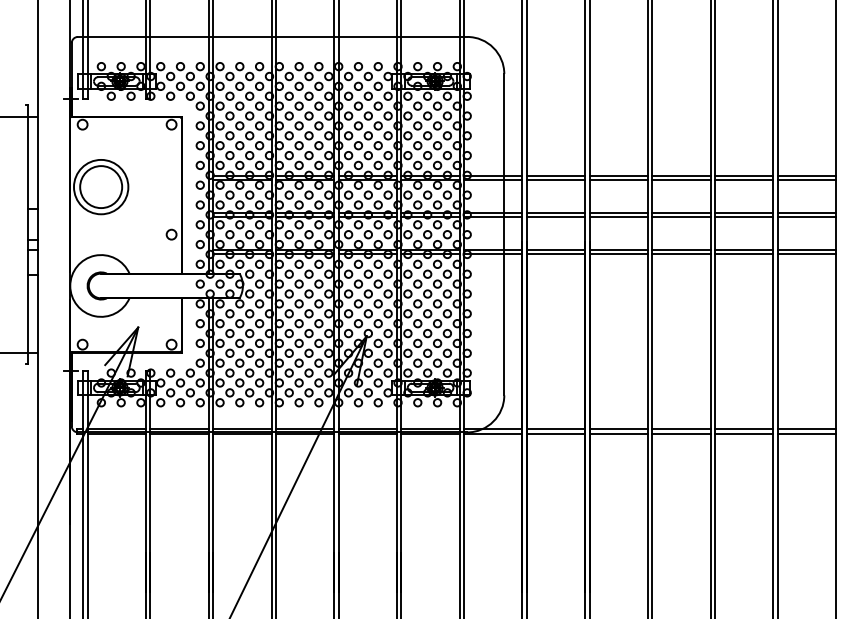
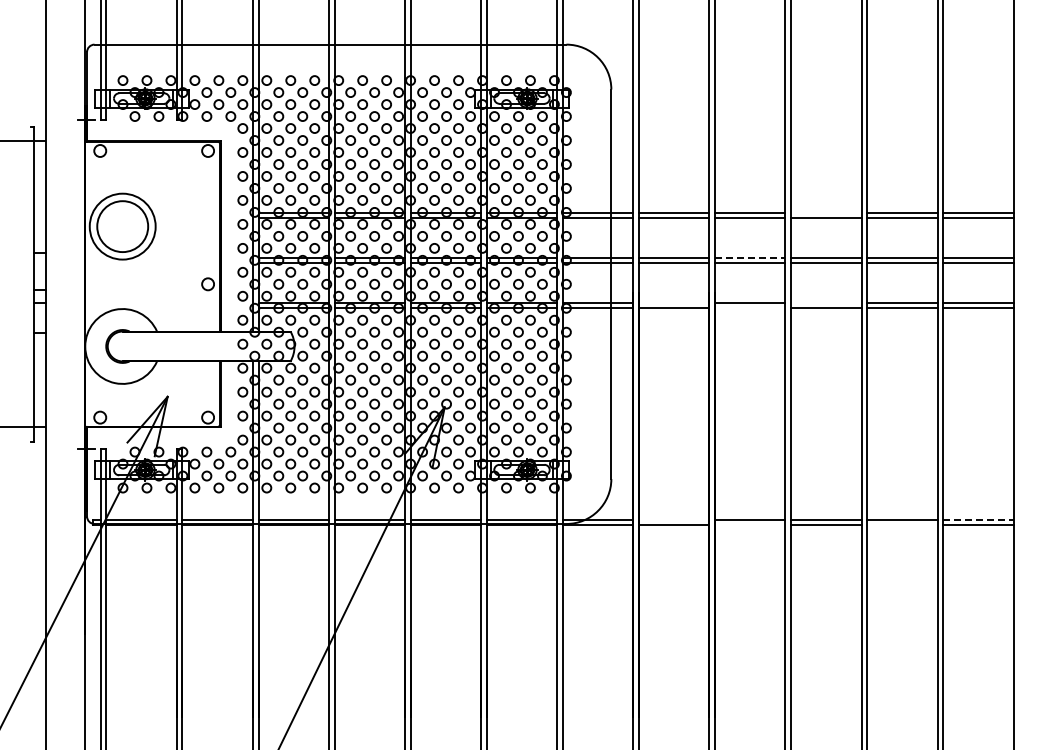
line: (680, 175) -> (825, 212), removed
line: (619, 212) -> (750, 257), solid -> dashed
line: (555, 249) -> (673, 302), removed
line: (680, 249) -> (825, 302), removed
line: (618, 253) -> (749, 307), removed
line: (555, 428) -> (673, 519), removed
line: (807, 428) -> (978, 519), solid -> dashed
line: (618, 433) -> (749, 525), removed
line: (743, 433) -> (901, 525), removed

